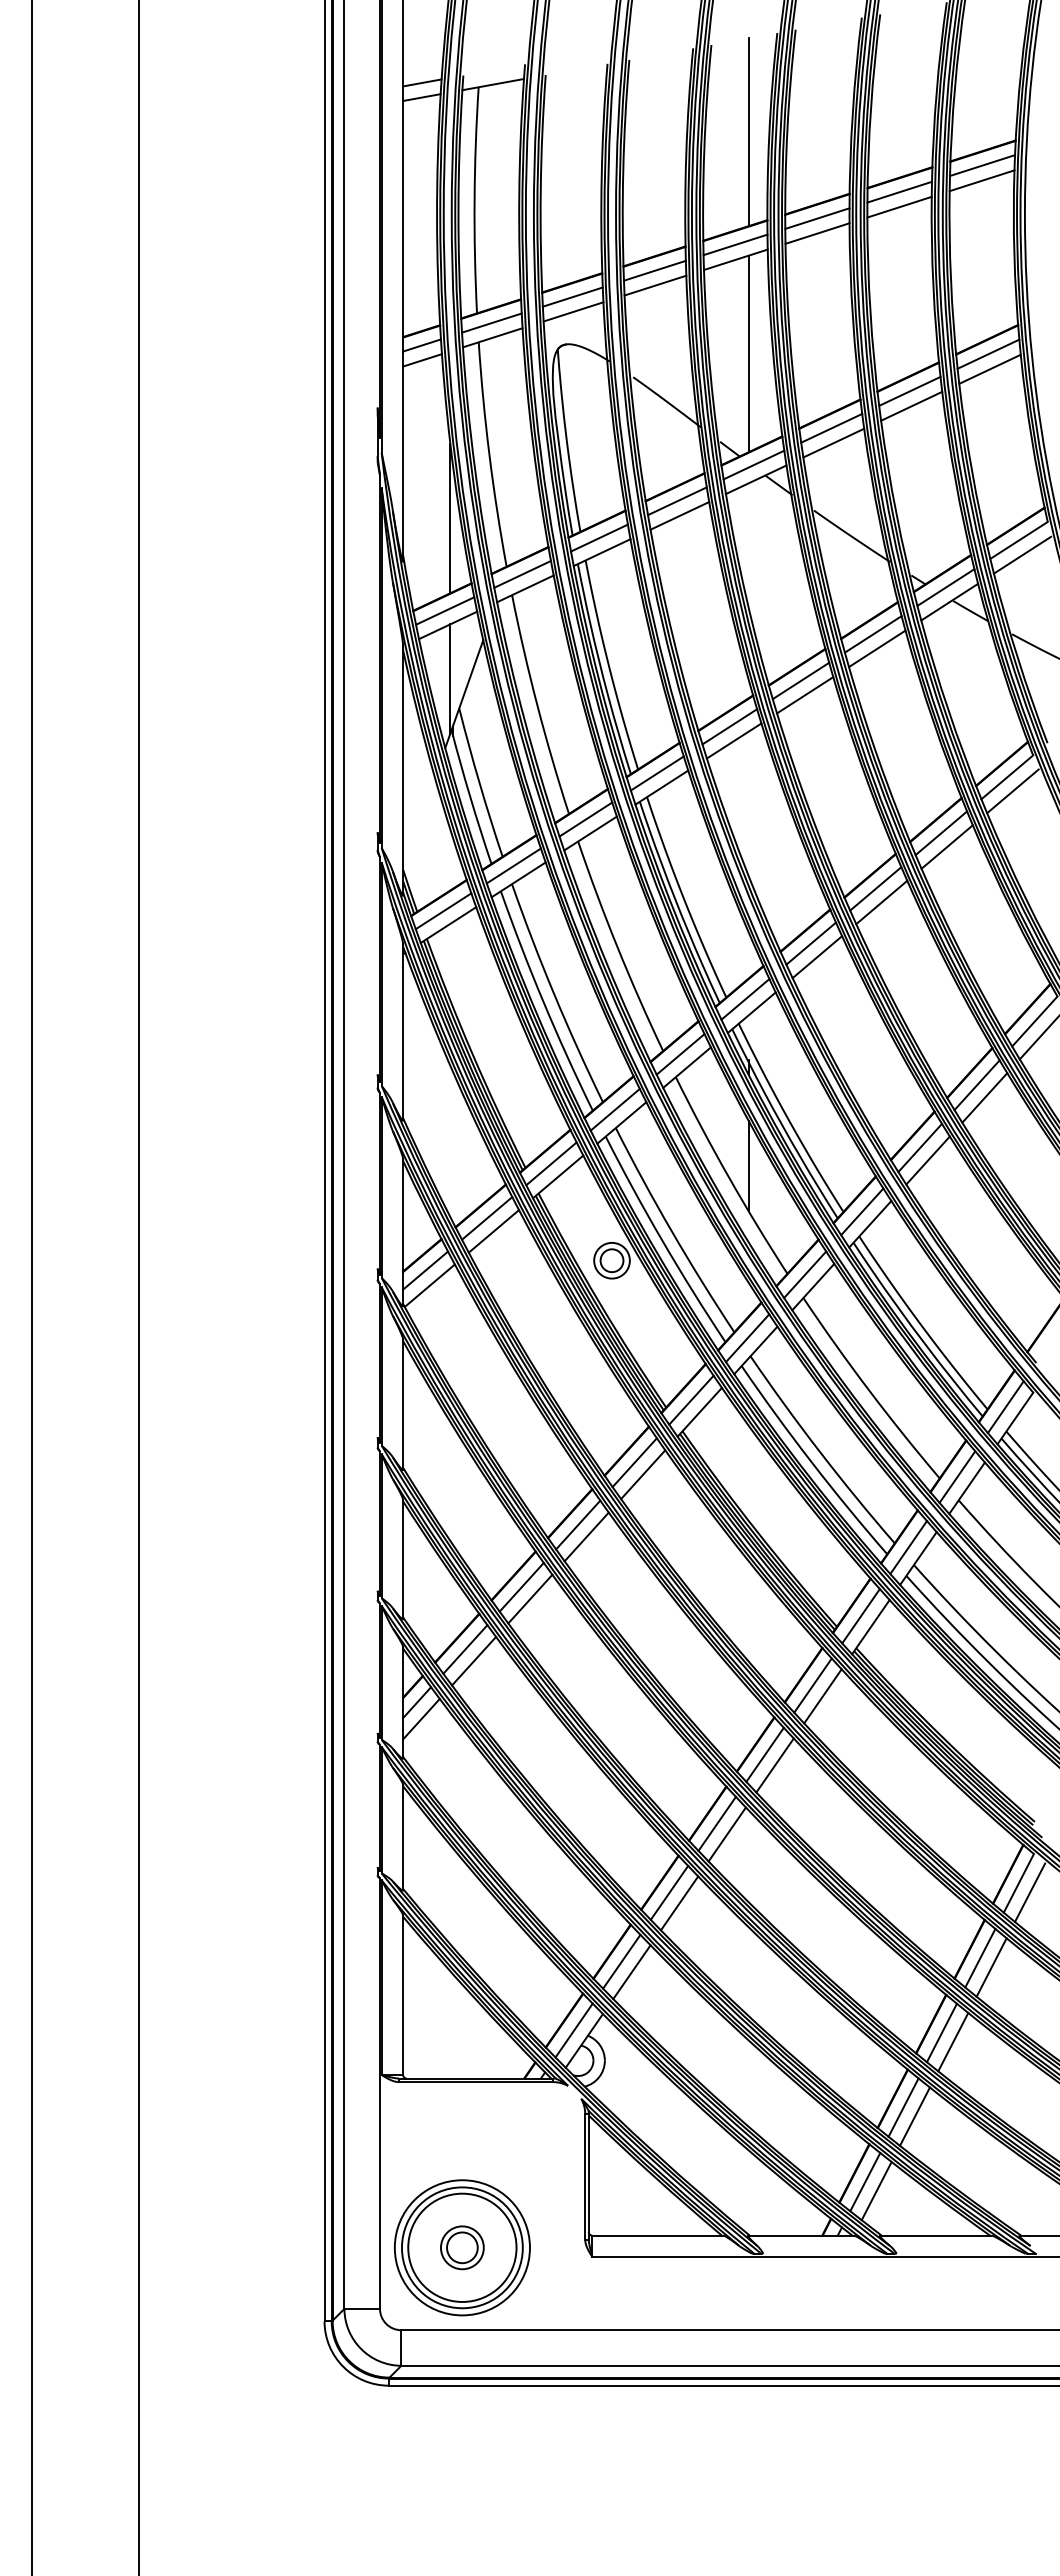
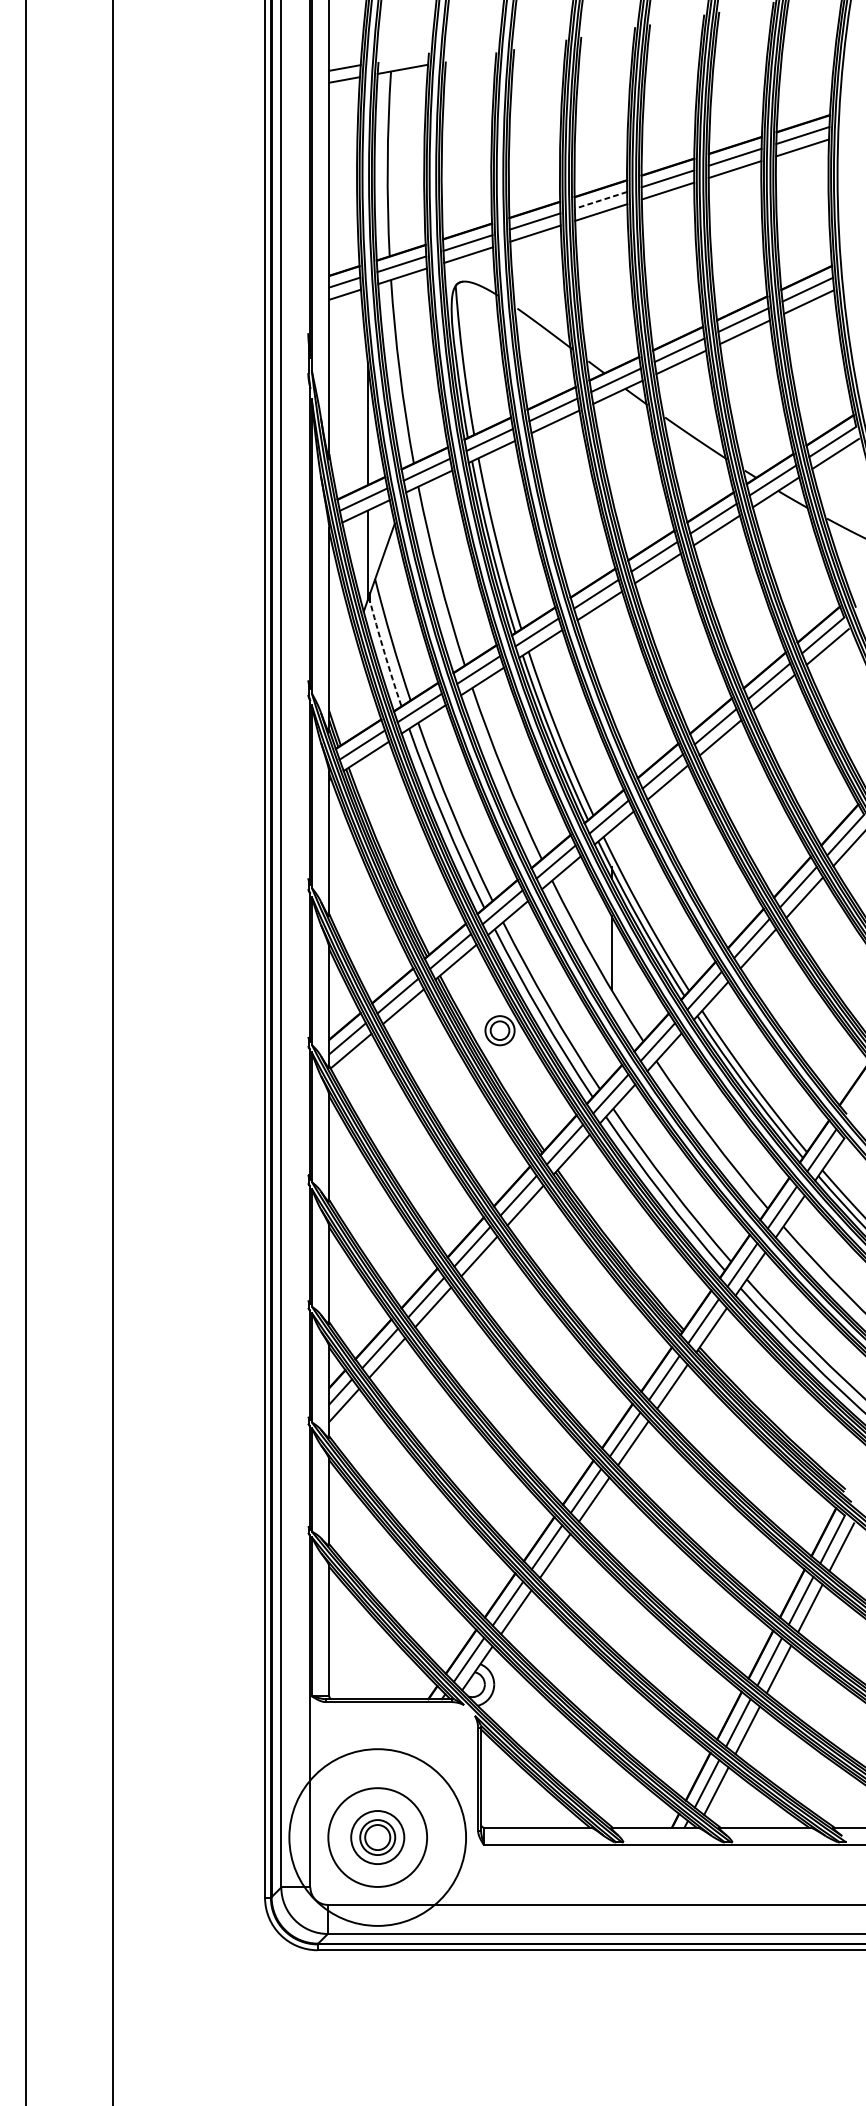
line: (748, 132) -> (611, 108), removed
line: (735, 244) -> (600, 200), solid -> dashed
line: (748, 353) -> (611, 289), removed
arc: (470, 797) -> (384, 652), solid -> dashed
circle: (461, 2247) -> (377, 1837), size x1.6
circle: (462, 2247) -> (377, 1837), size x0.6

